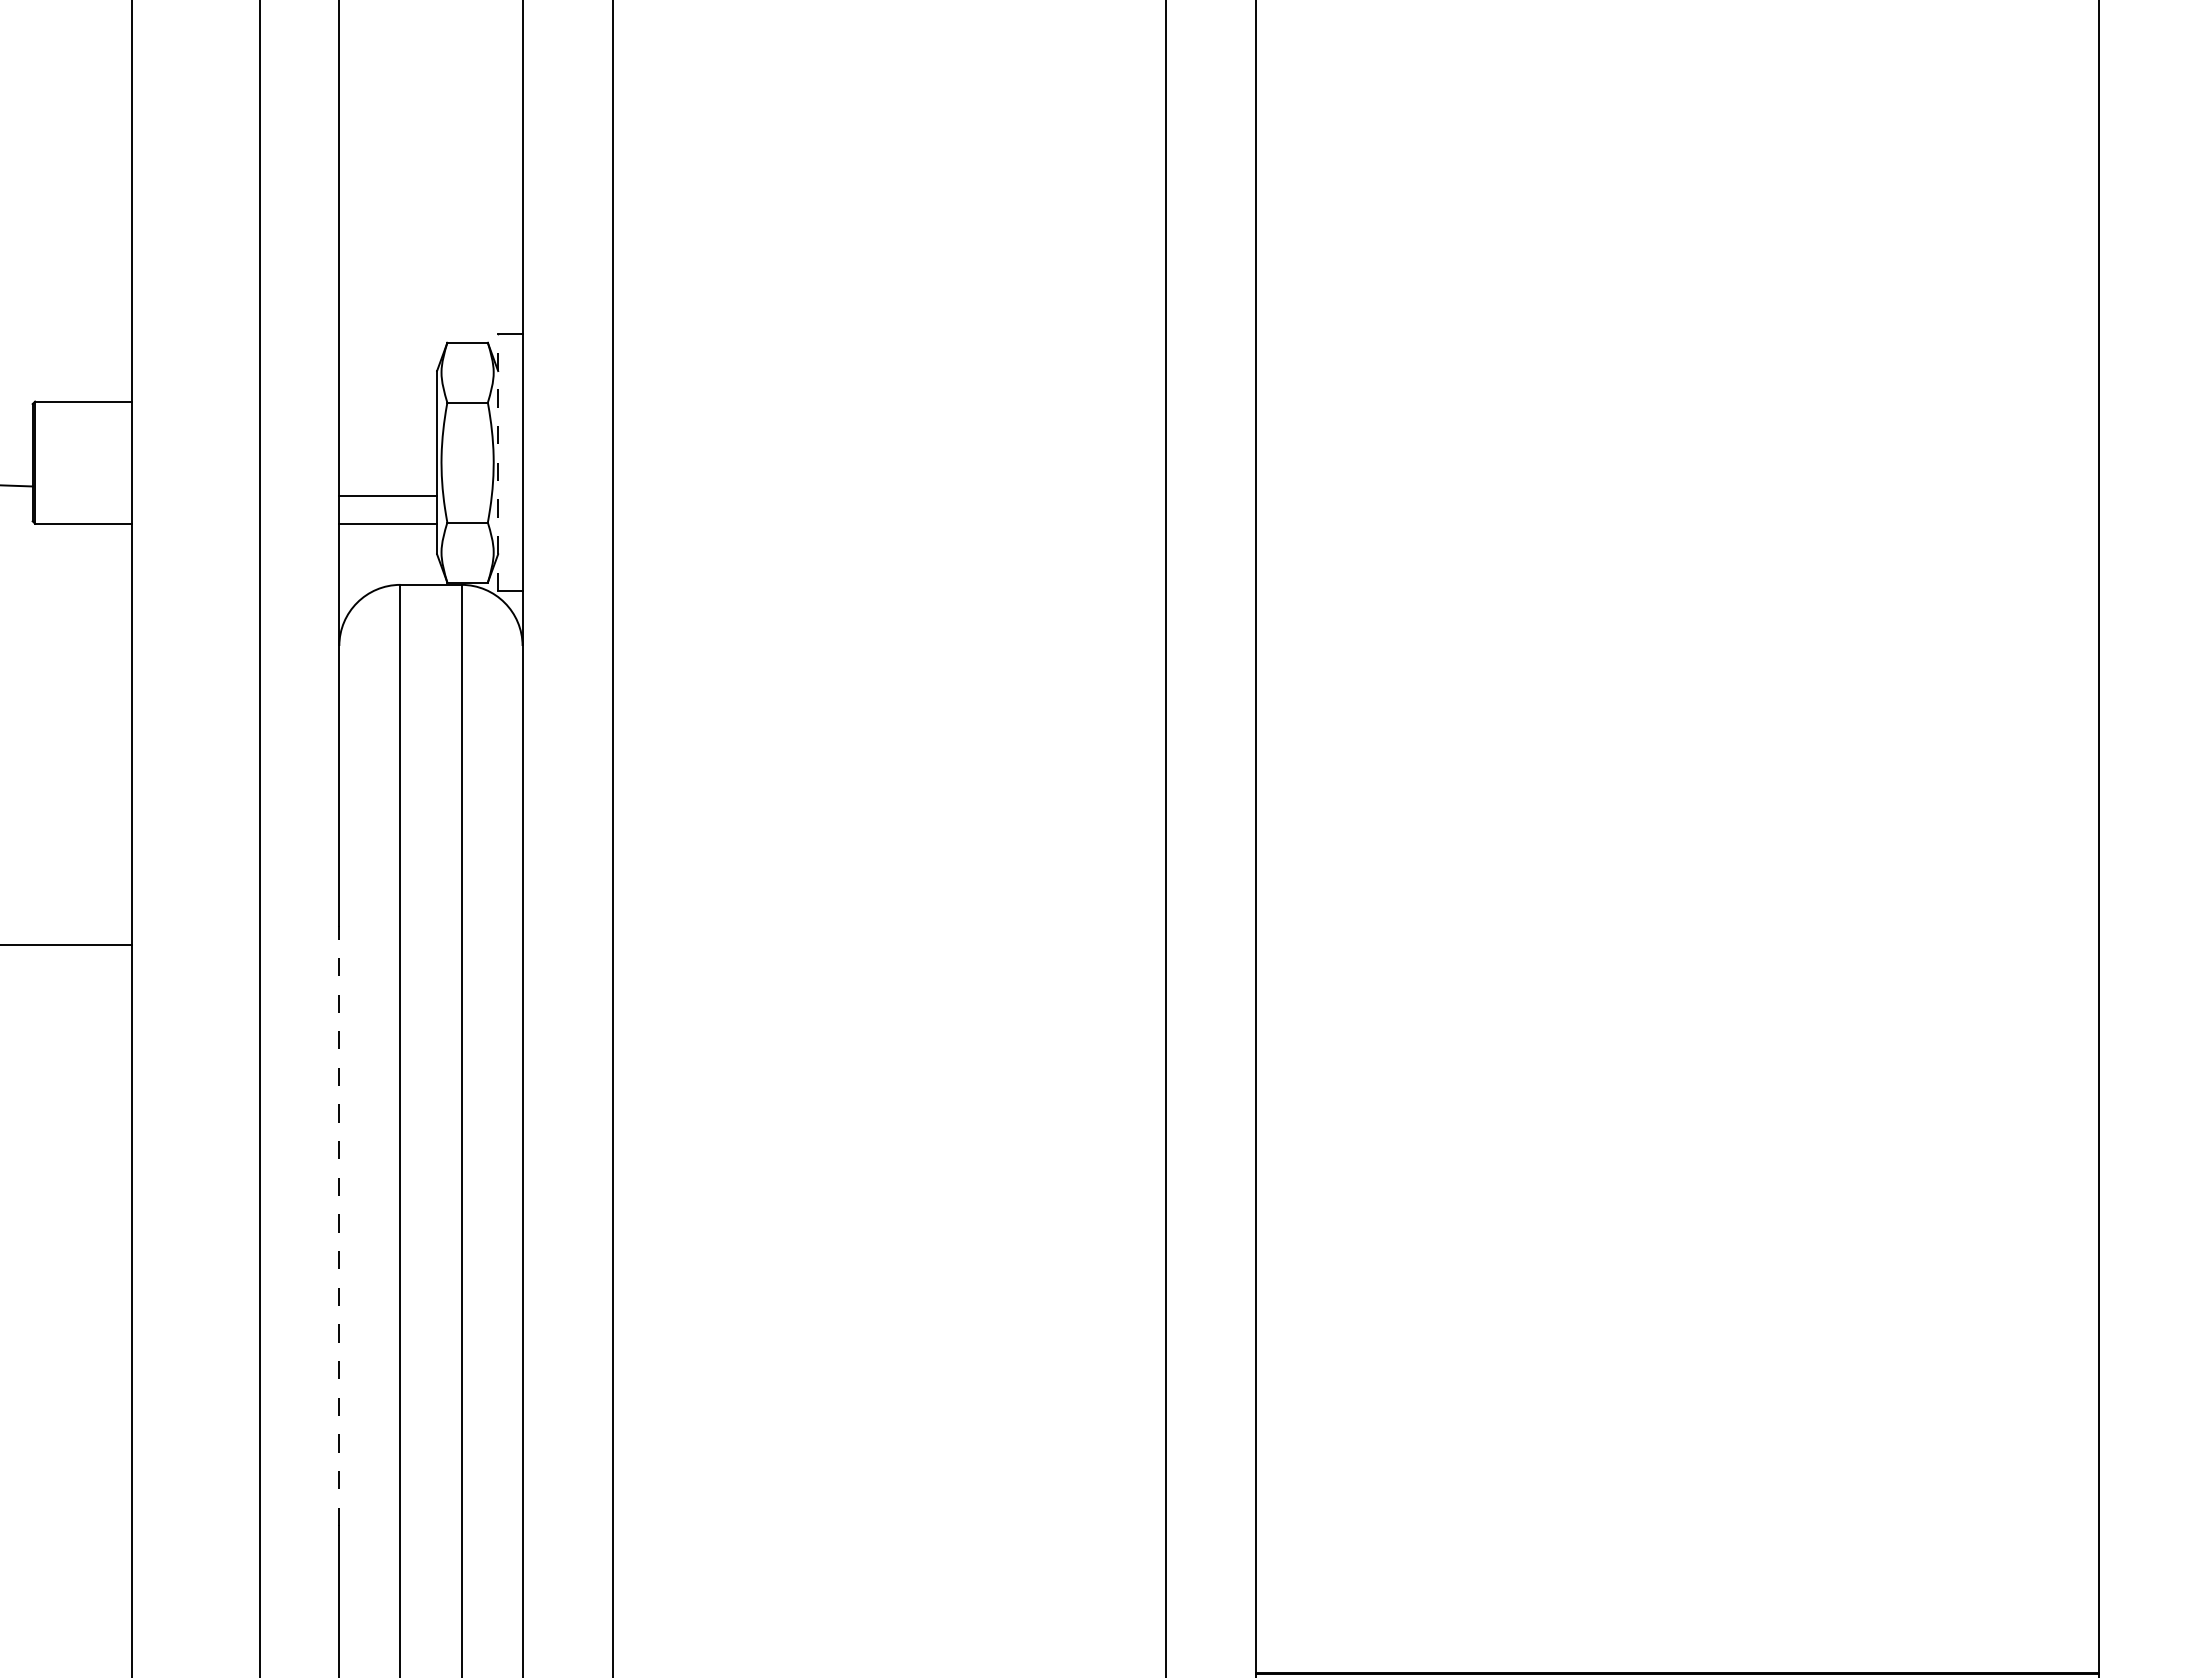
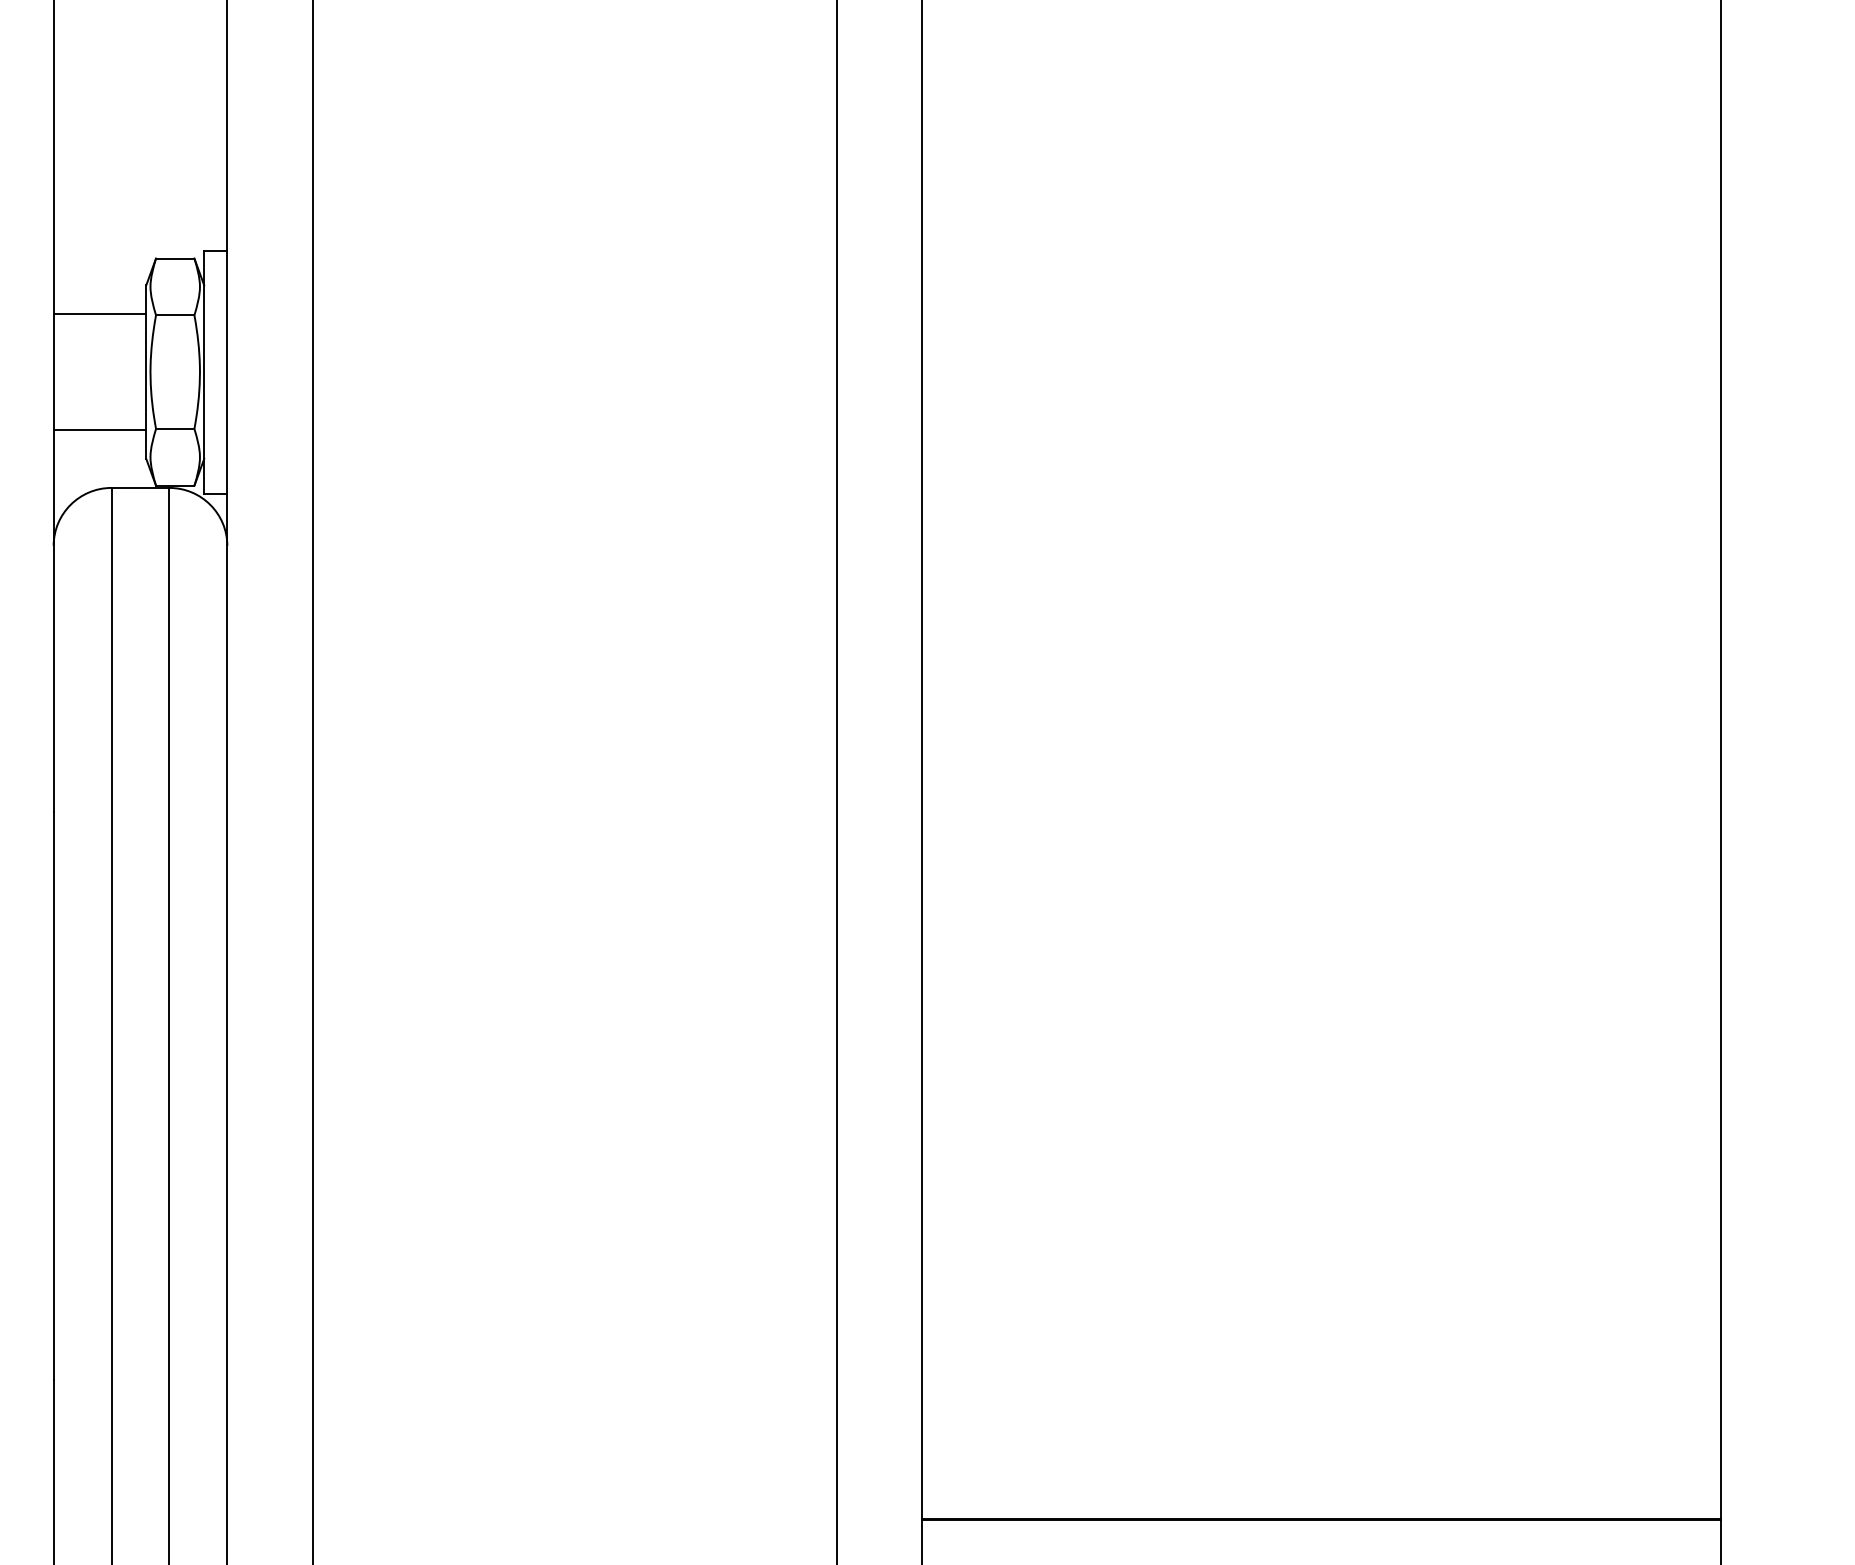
line: (498, 462) -> (204, 371), dashed -> solid
line: (388, 495) -> (100, 314), moved
line: (339, 1226) -> (53, 1096), dashed -> solid

